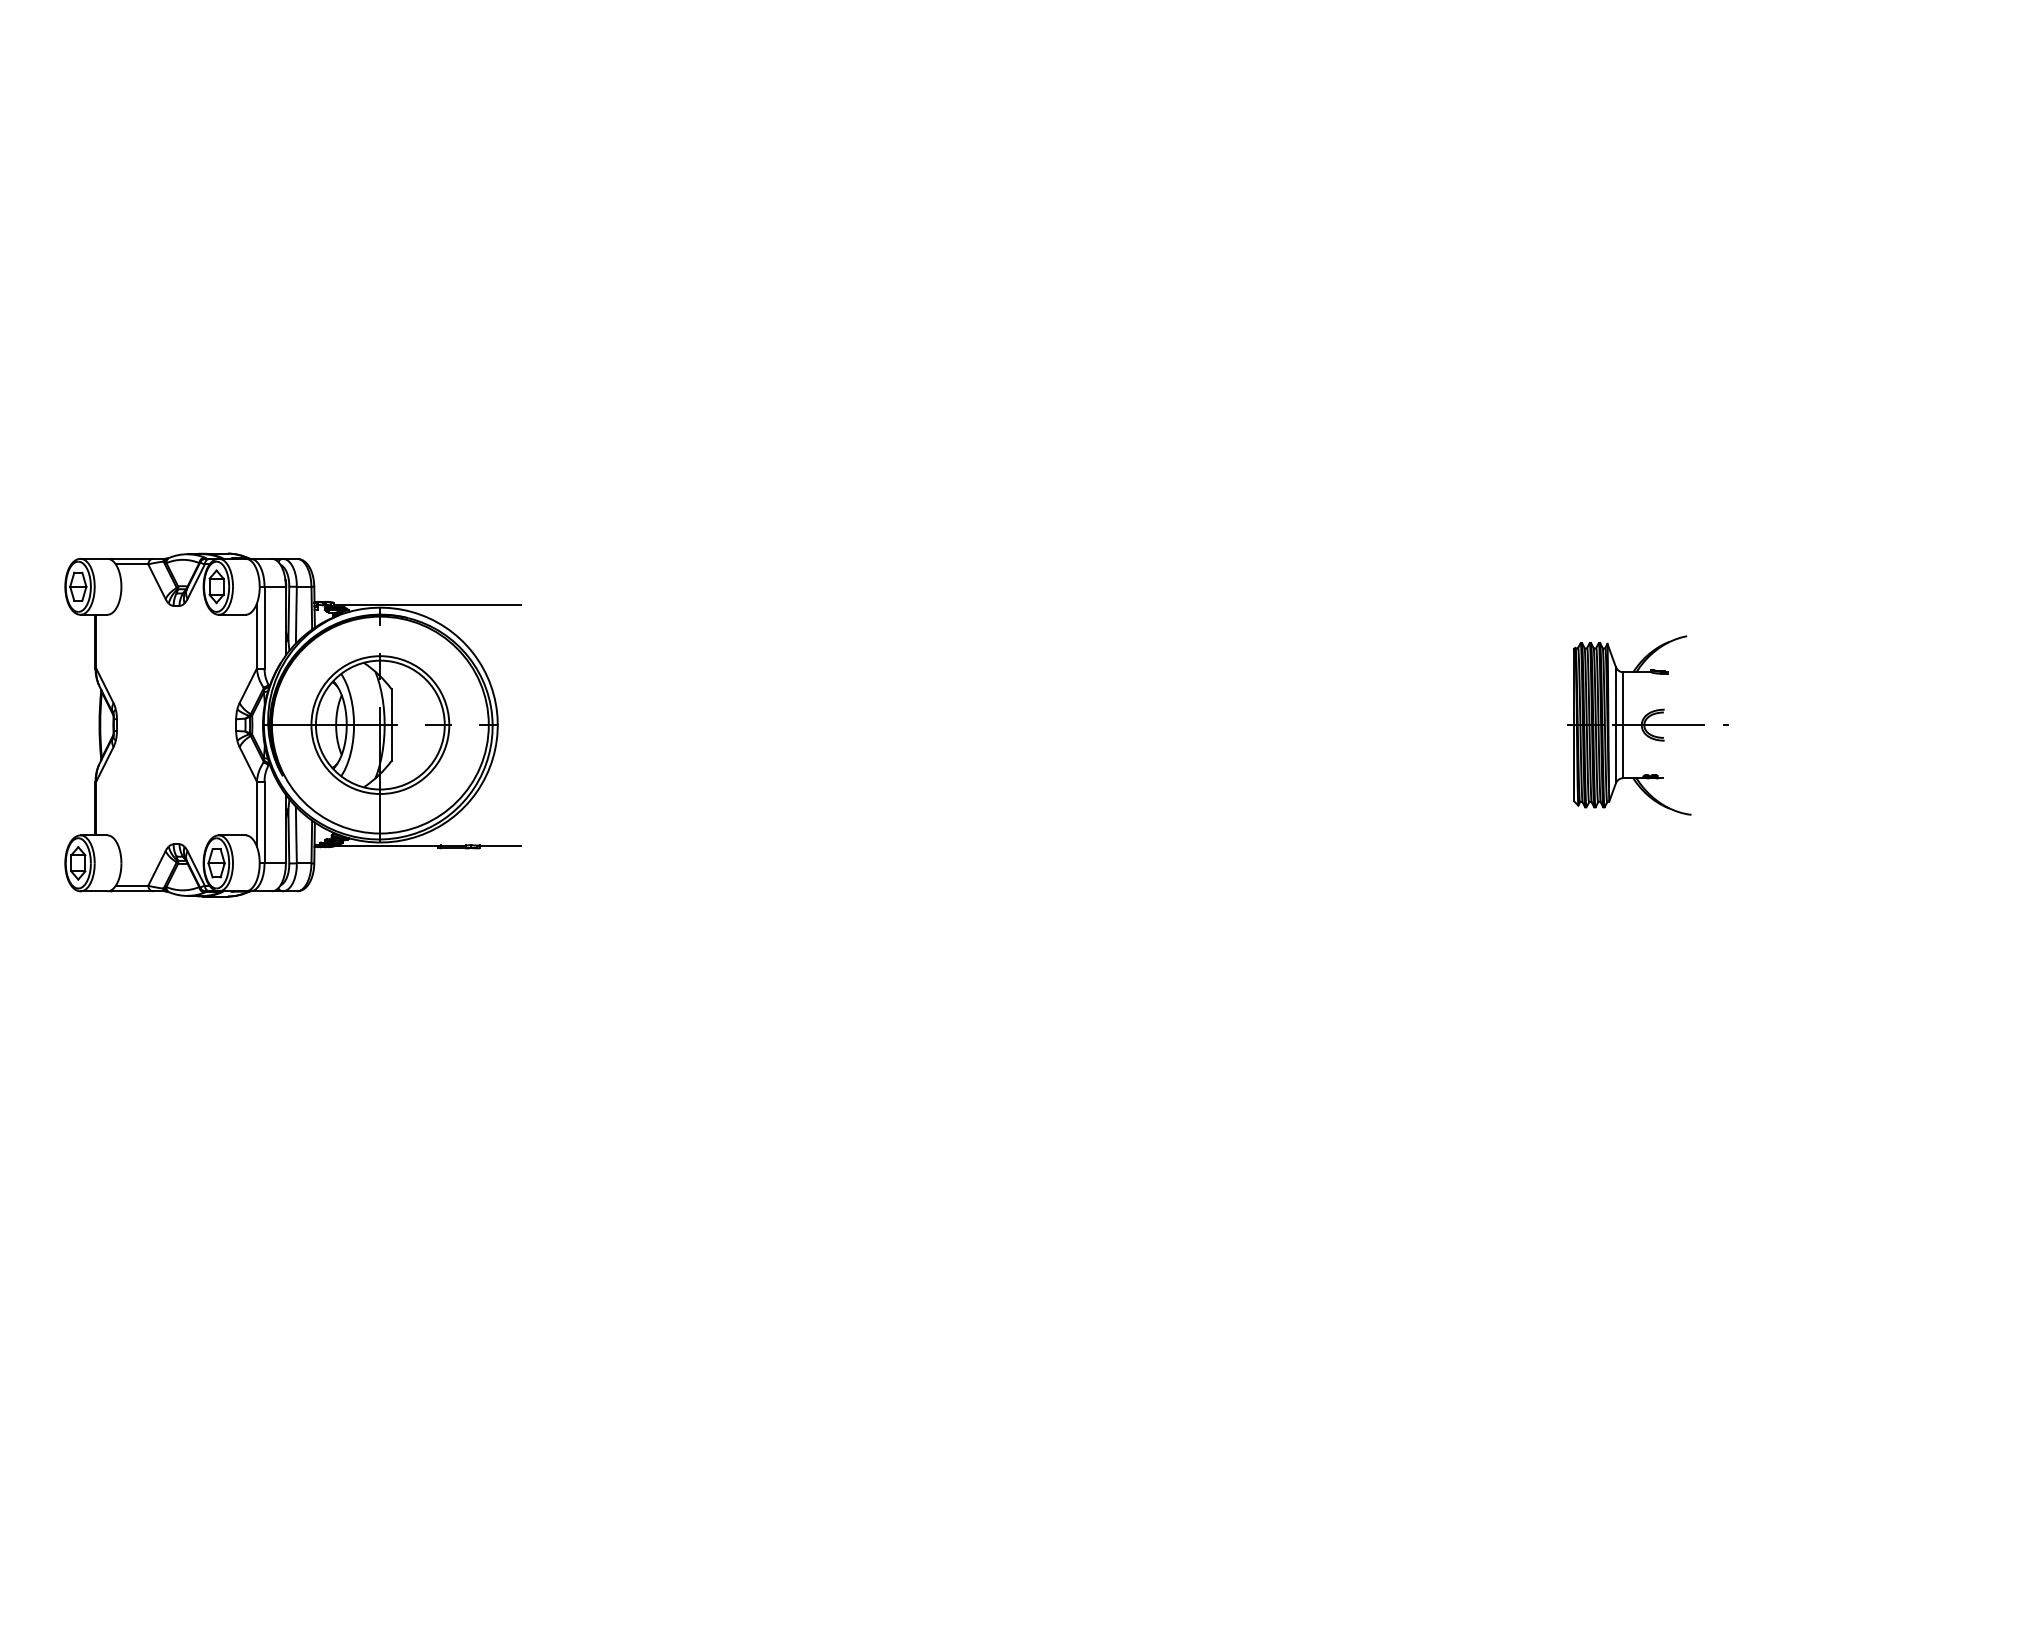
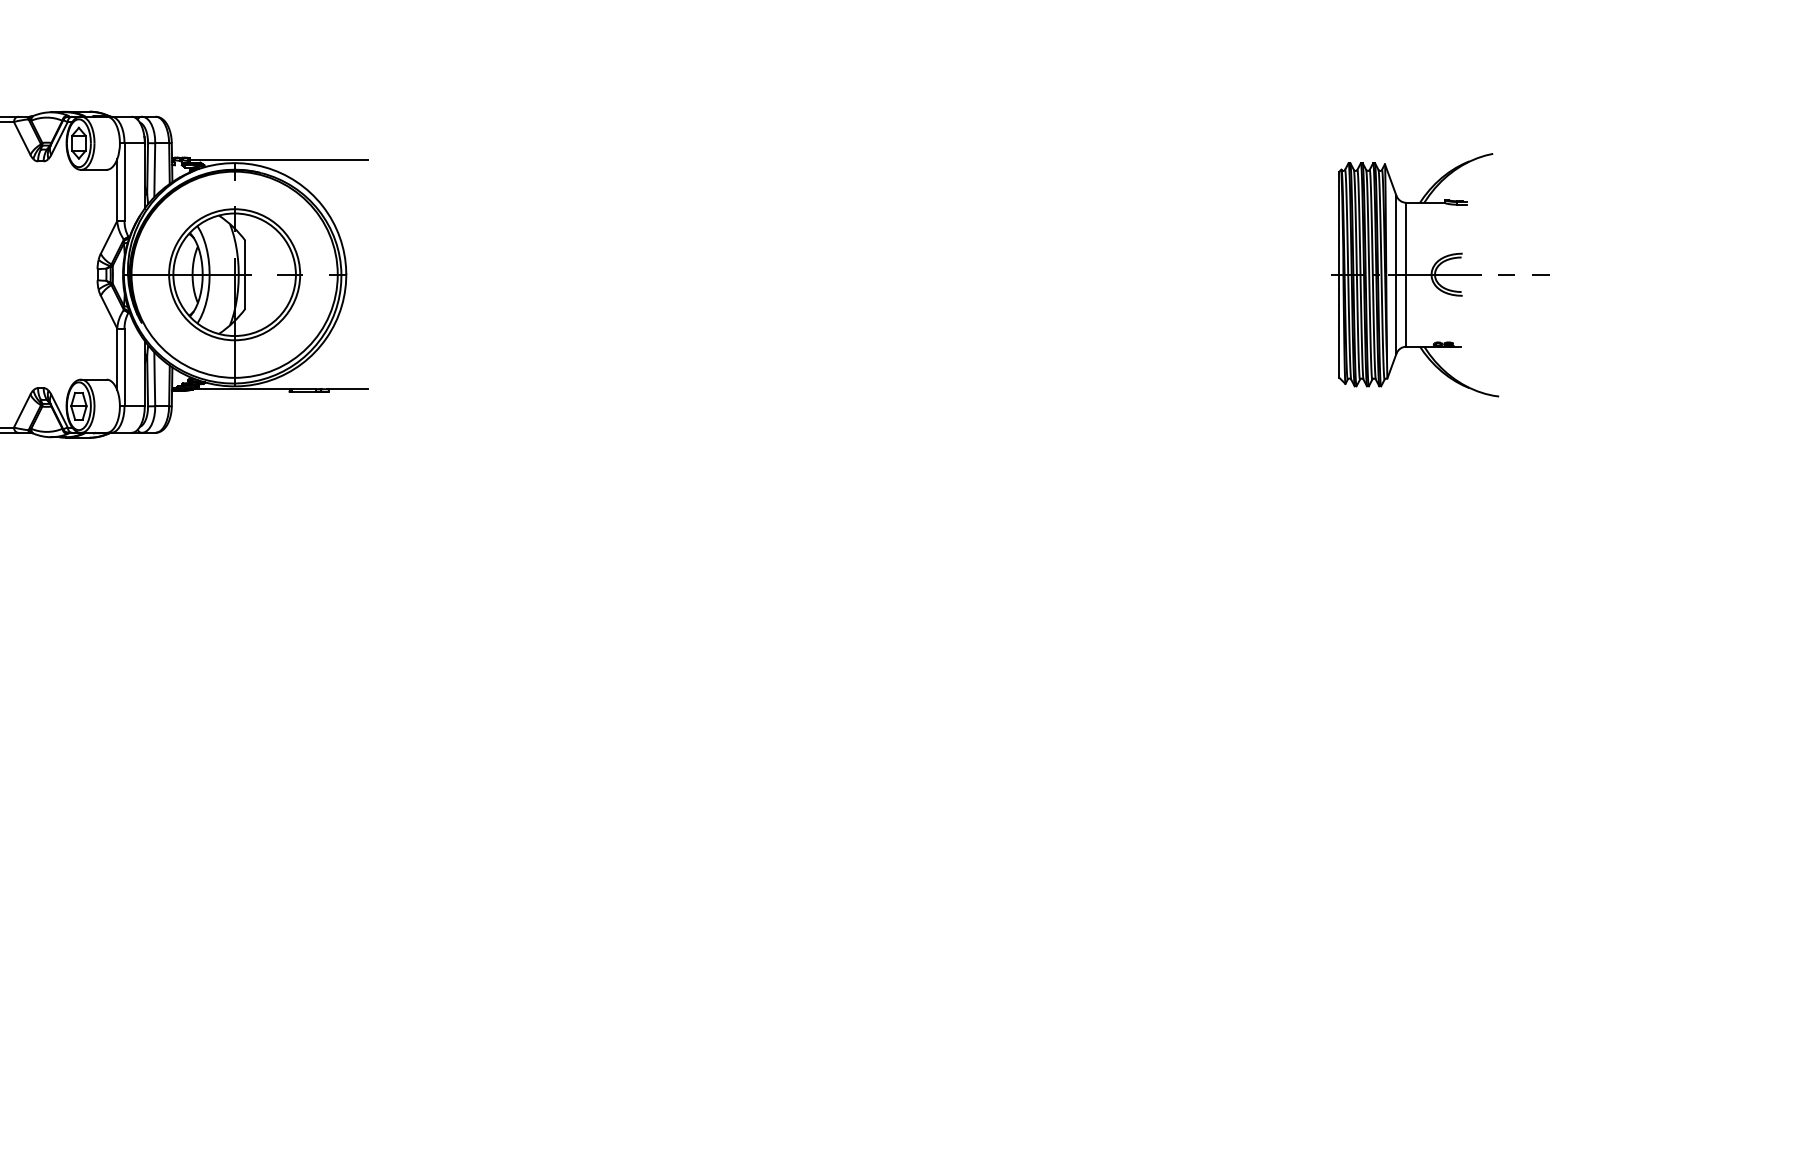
part: (1647, 725) -> (1439, 275), size x1.43

